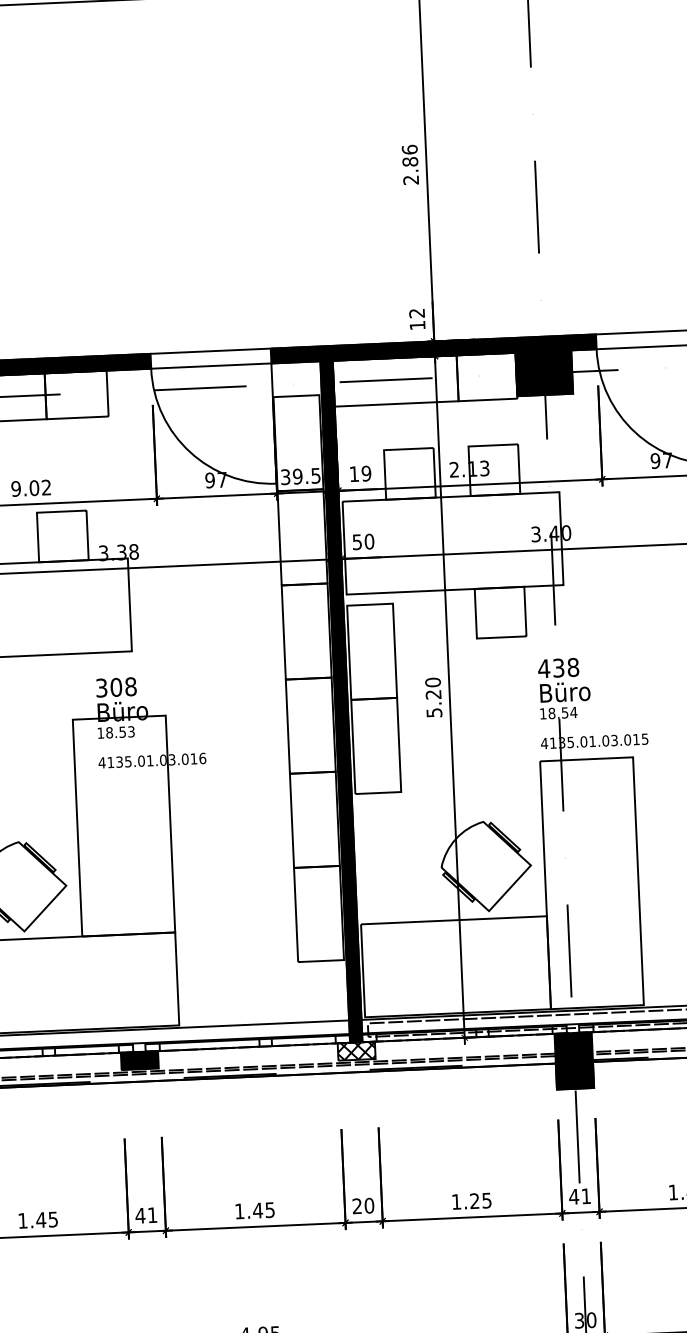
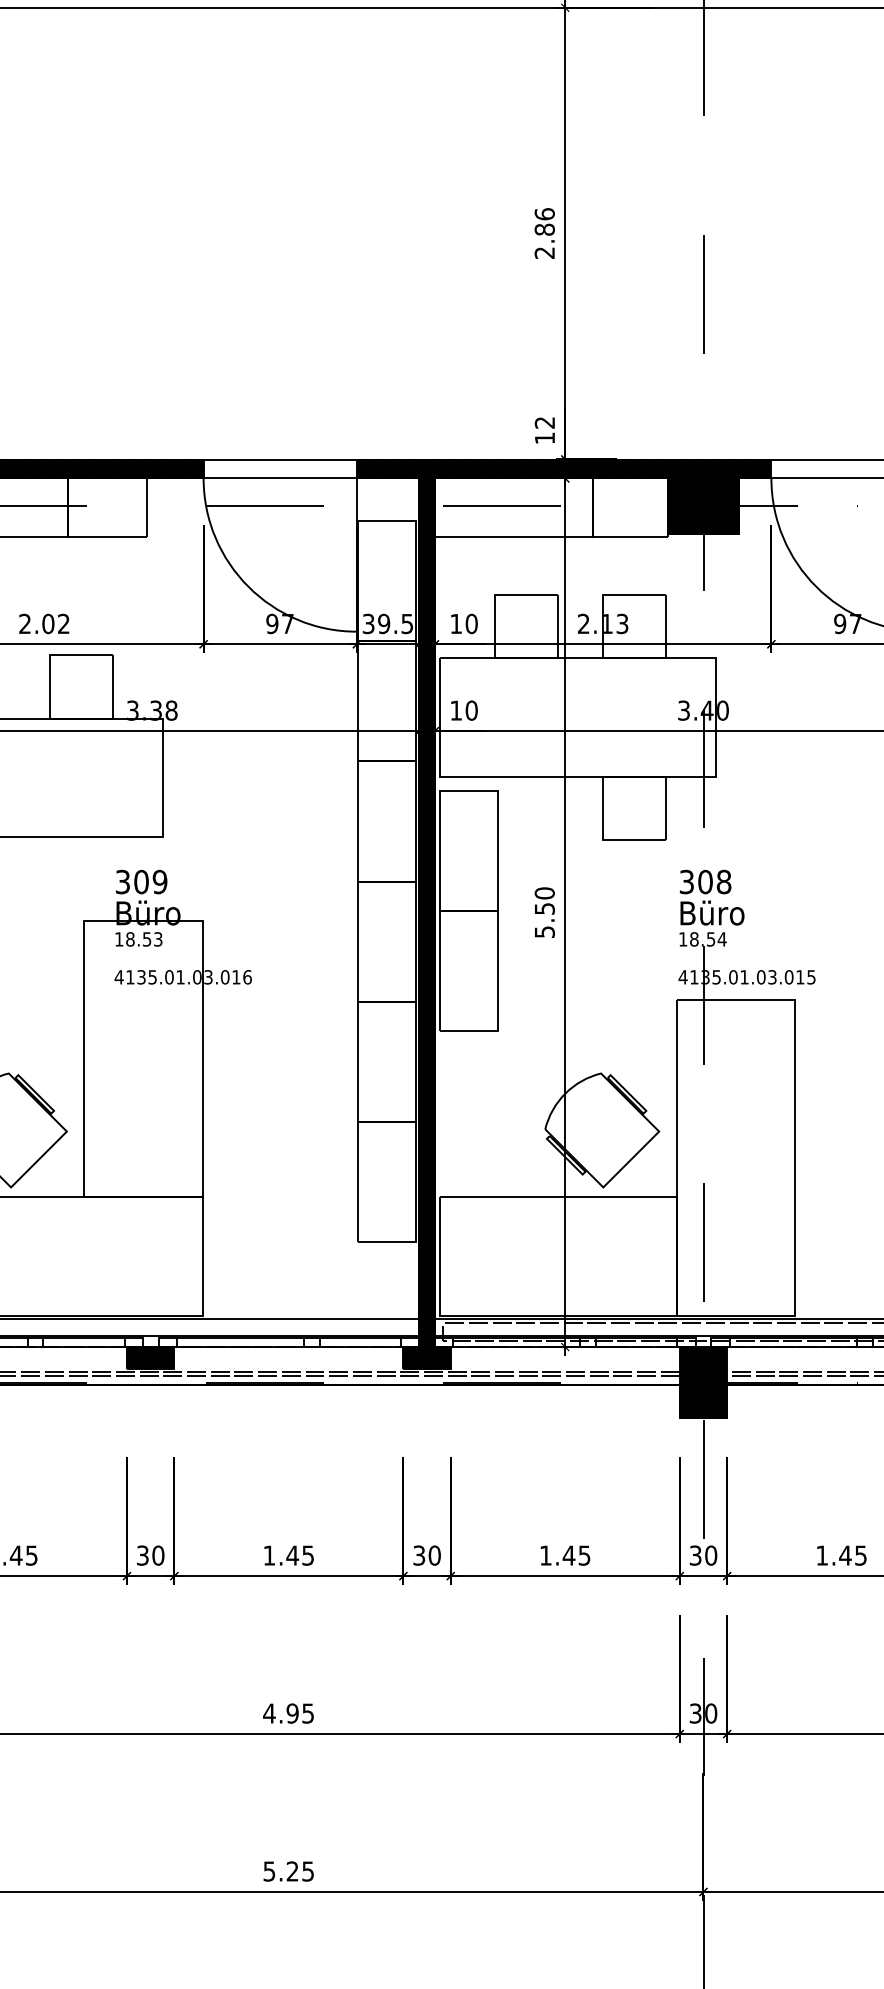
text: (366, 474) -> (471, 624), 19 -> 10
text: (16, 488) -> (25, 623), 9.02 -> 2.02
text: (356, 542) -> (455, 710), 50 -> 10
text: (550, 668) -> (695, 881), 438 -> 308
text: (130, 687) -> (159, 882), 308 -> 309
text: (433, 694) -> (544, 908), 5.20 -> 5.50
fill: (356, 1051) -> (426, 1358), added
text: (580, 1196) -> (703, 1555), 41 -> 30
text: (474, 1201) -> (568, 1555), 1.25 -> 1.45
text: (357, 1206) -> (419, 1555), 20 -> 30
text: (146, 1215) -> (150, 1555), 41 -> 30

